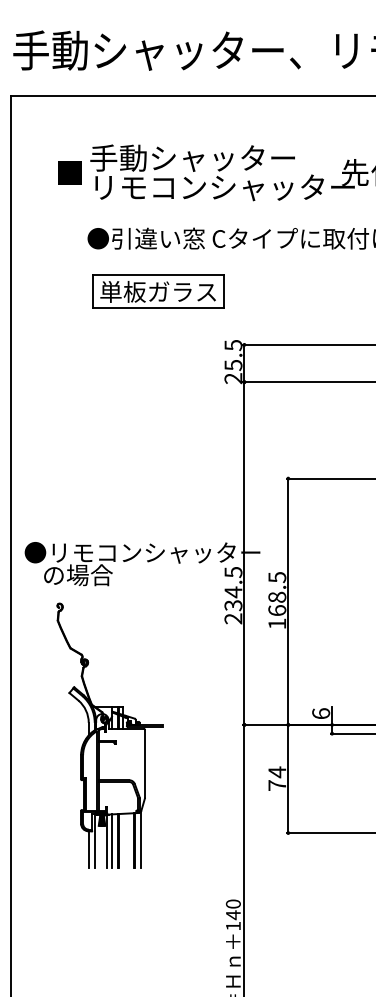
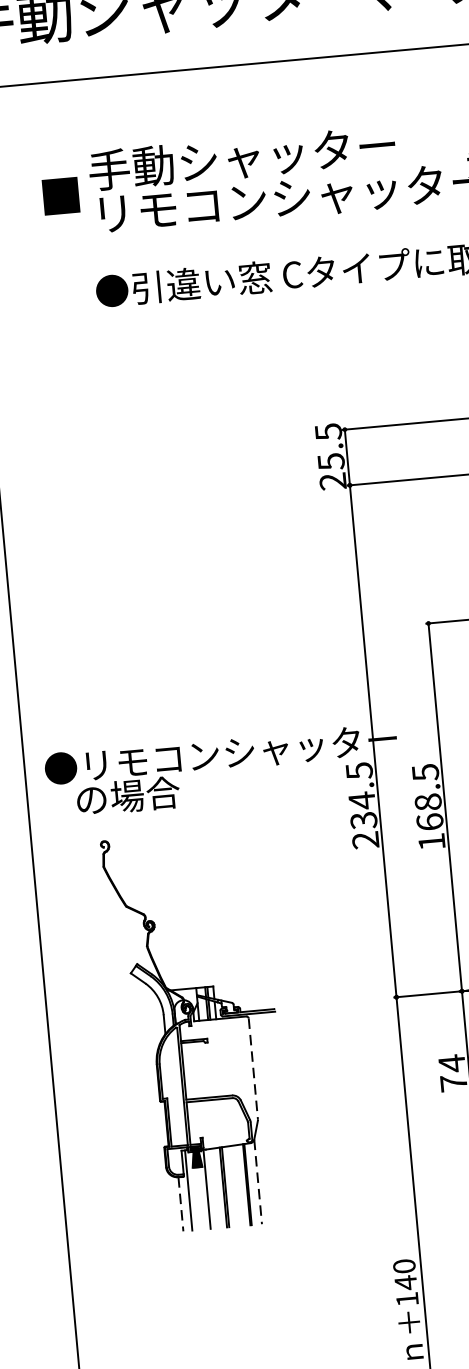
part: (158, 291) -> (209, 361), removed
line: (145, 763) -> (254, 1068), solid -> dashed
line: (141, 839) -> (258, 1182), solid -> dashed
line: (111, 840) -> (213, 1187), removed
line: (88, 849) -> (180, 1204), solid -> dashed

